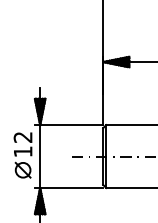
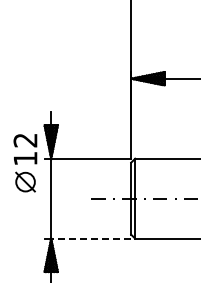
part: (23, 155) -> (25, 163), moved
line: (71, 187) -> (91, 238), solid -> dashed

